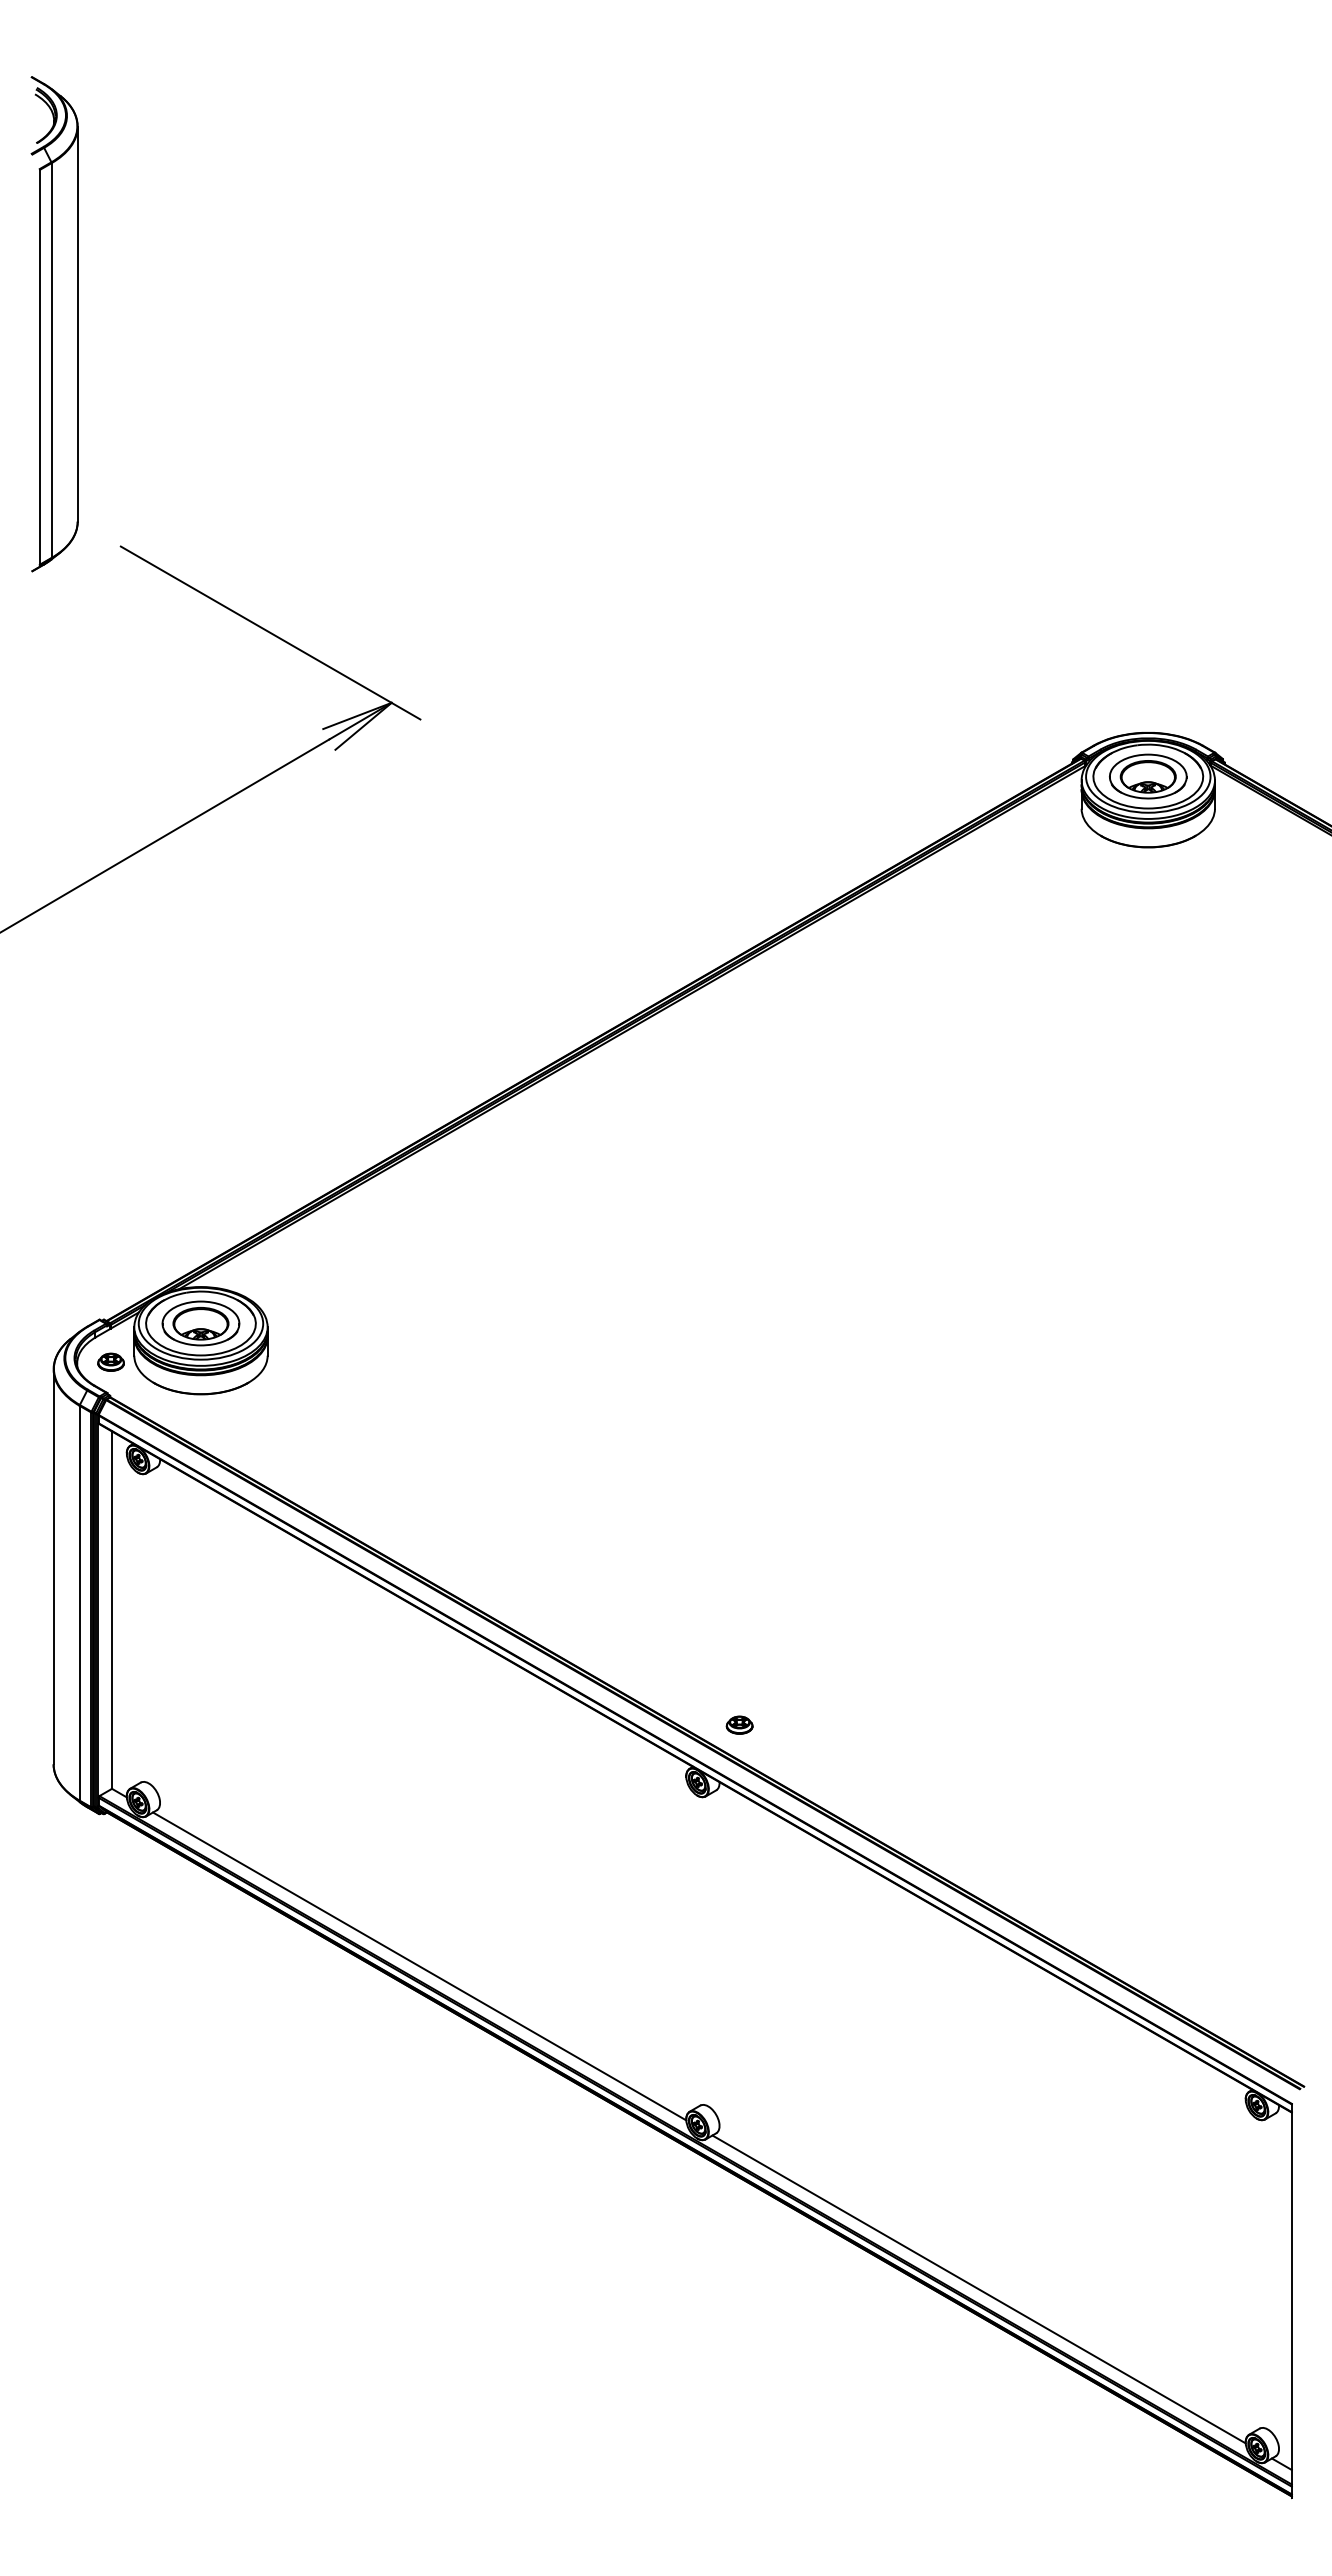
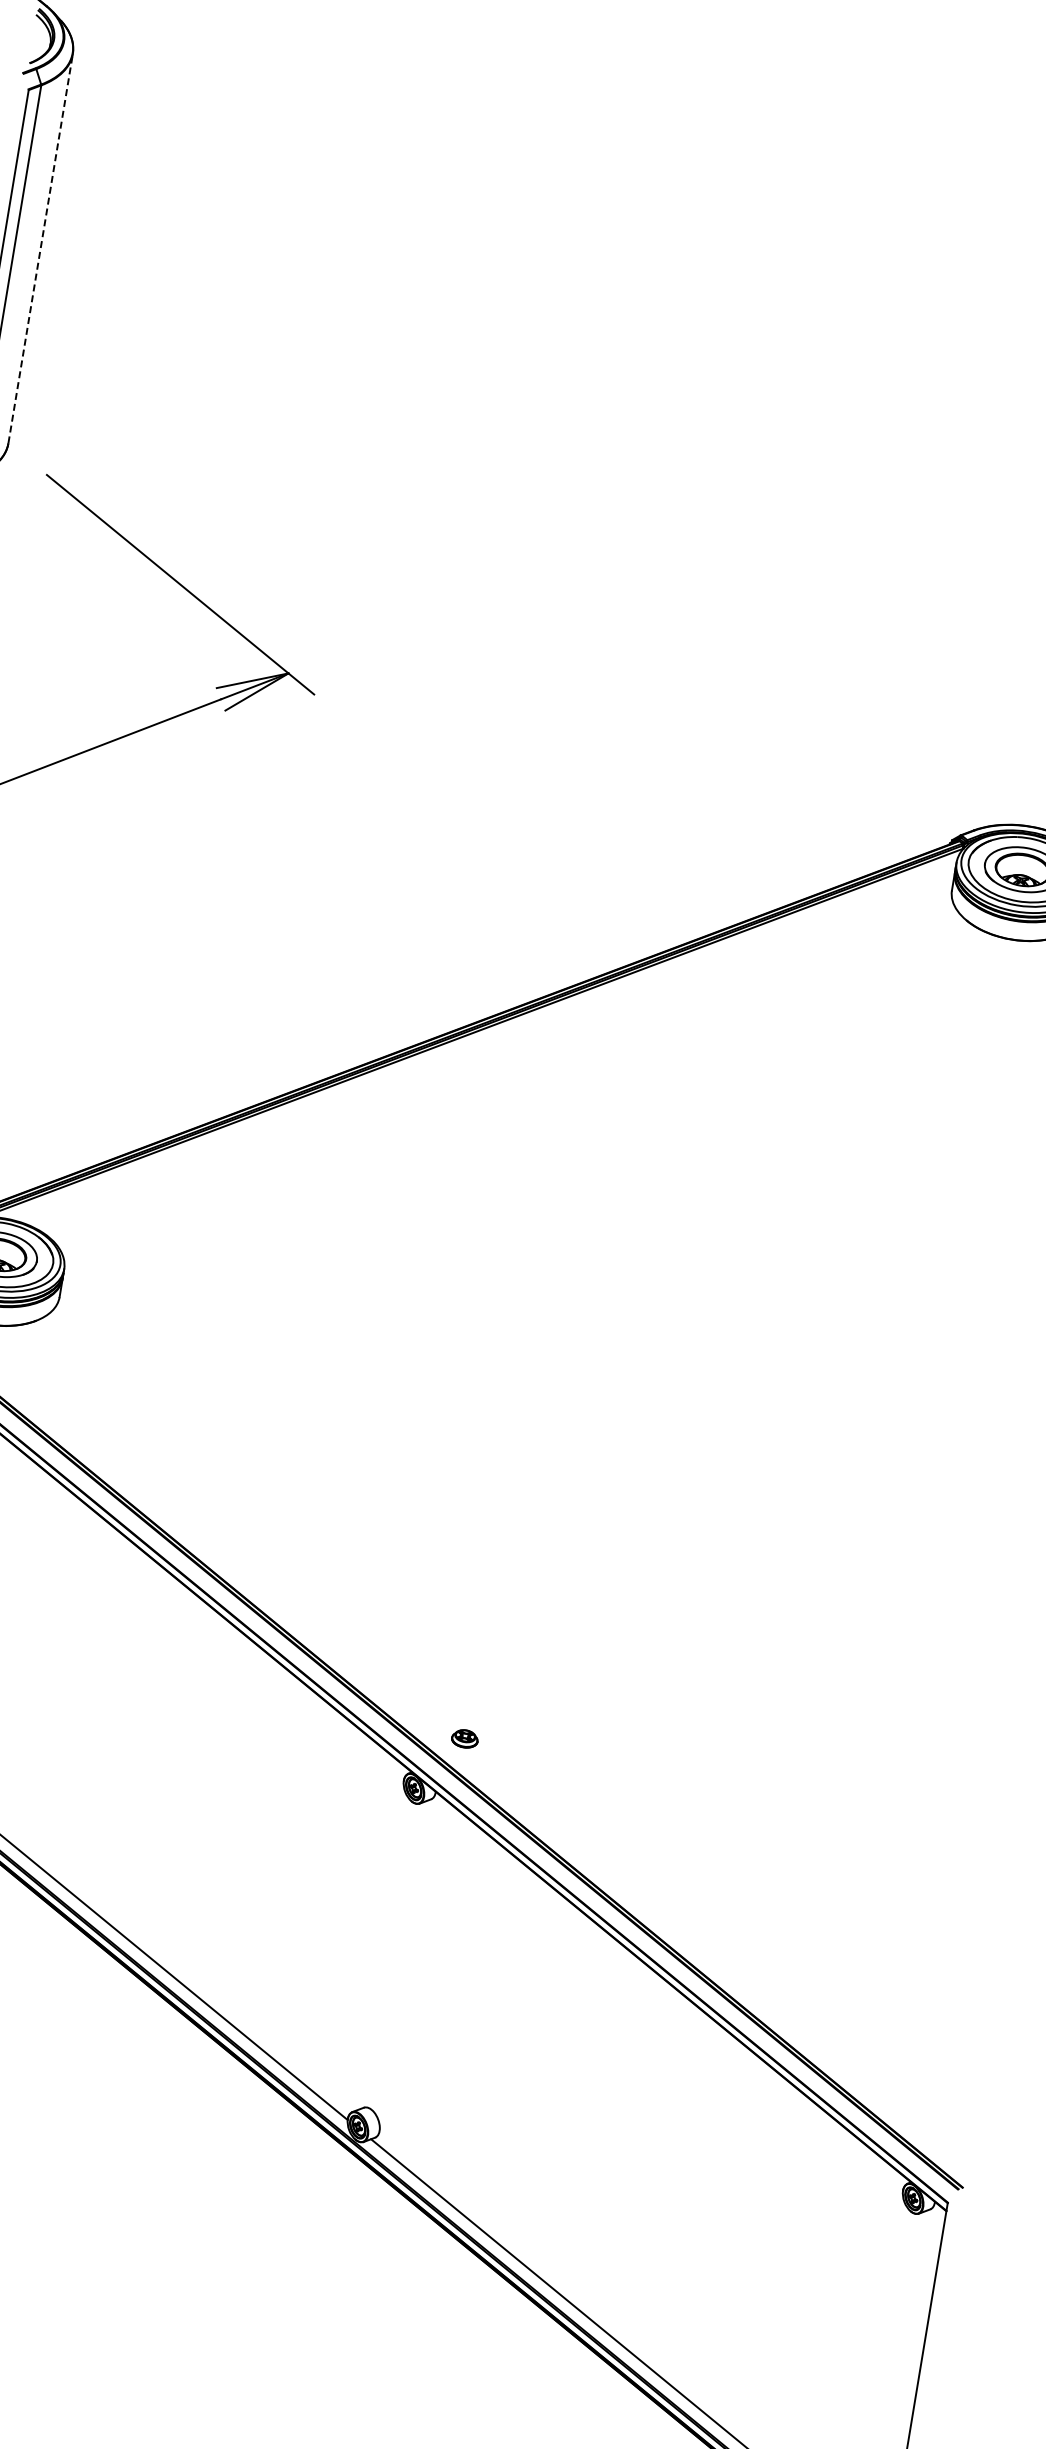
line: (77, 323) -> (40, 247), solid -> dashed

